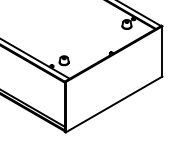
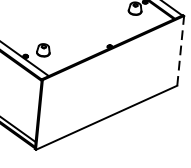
line: (162, 51) -> (180, 50), solid -> dashed

